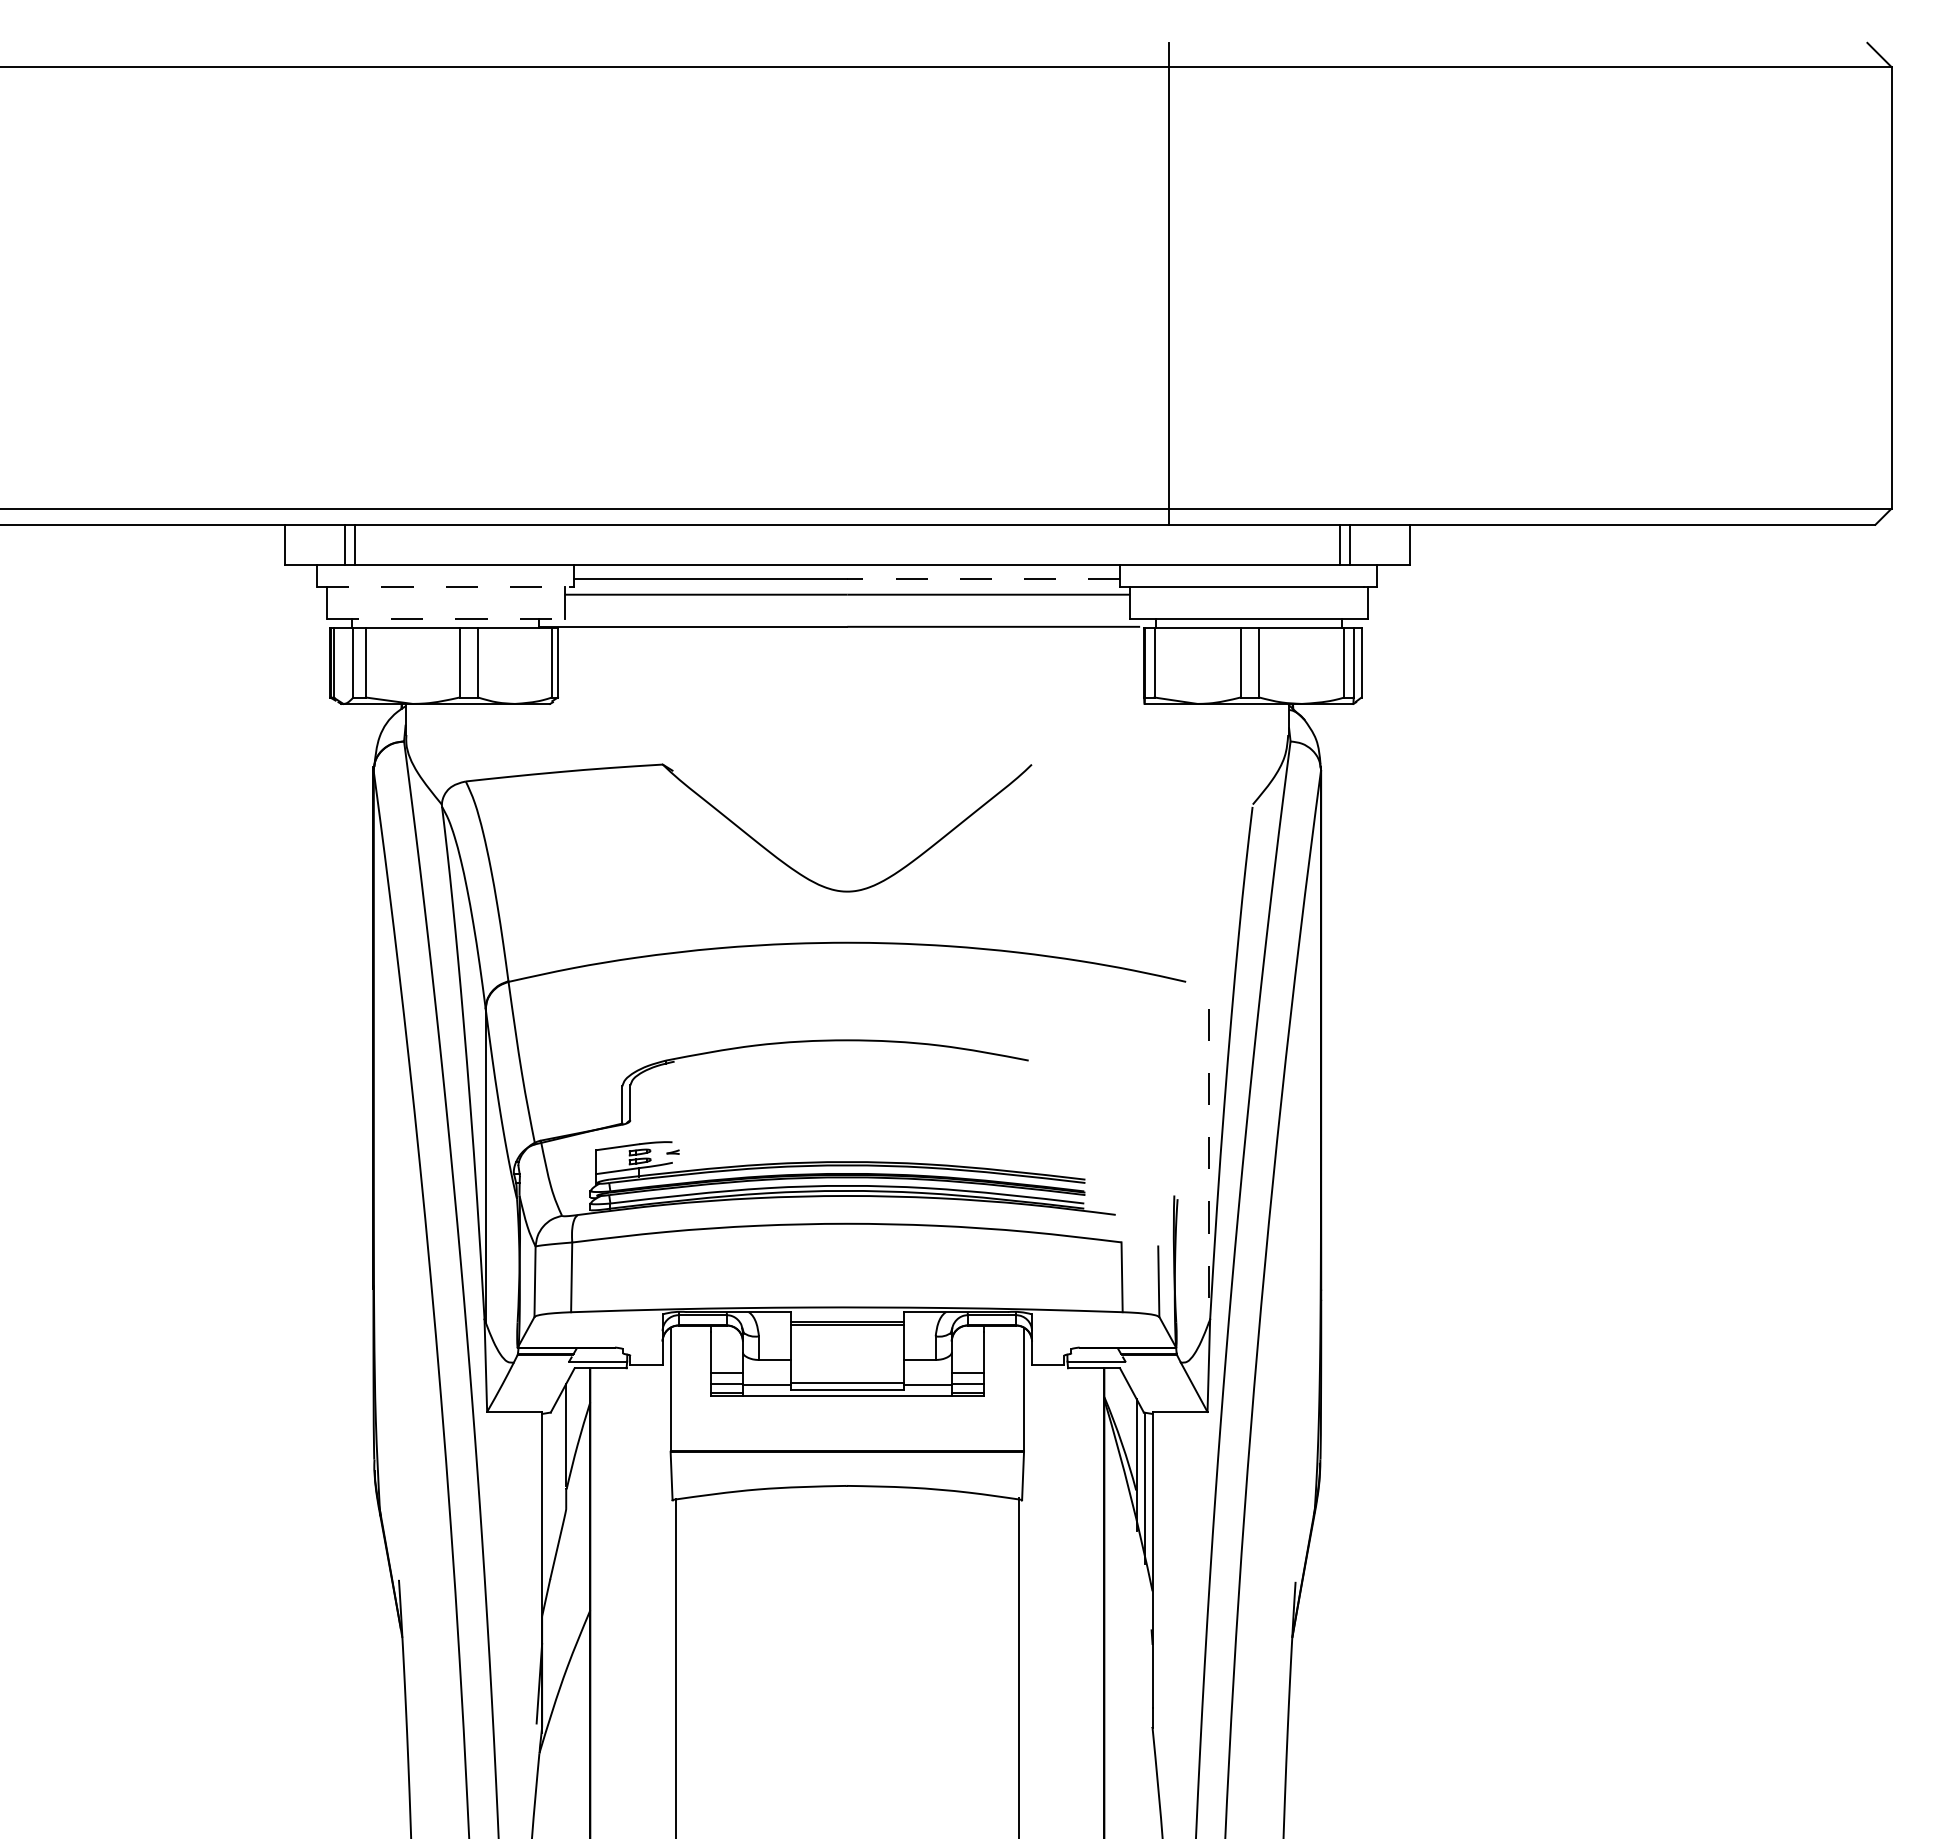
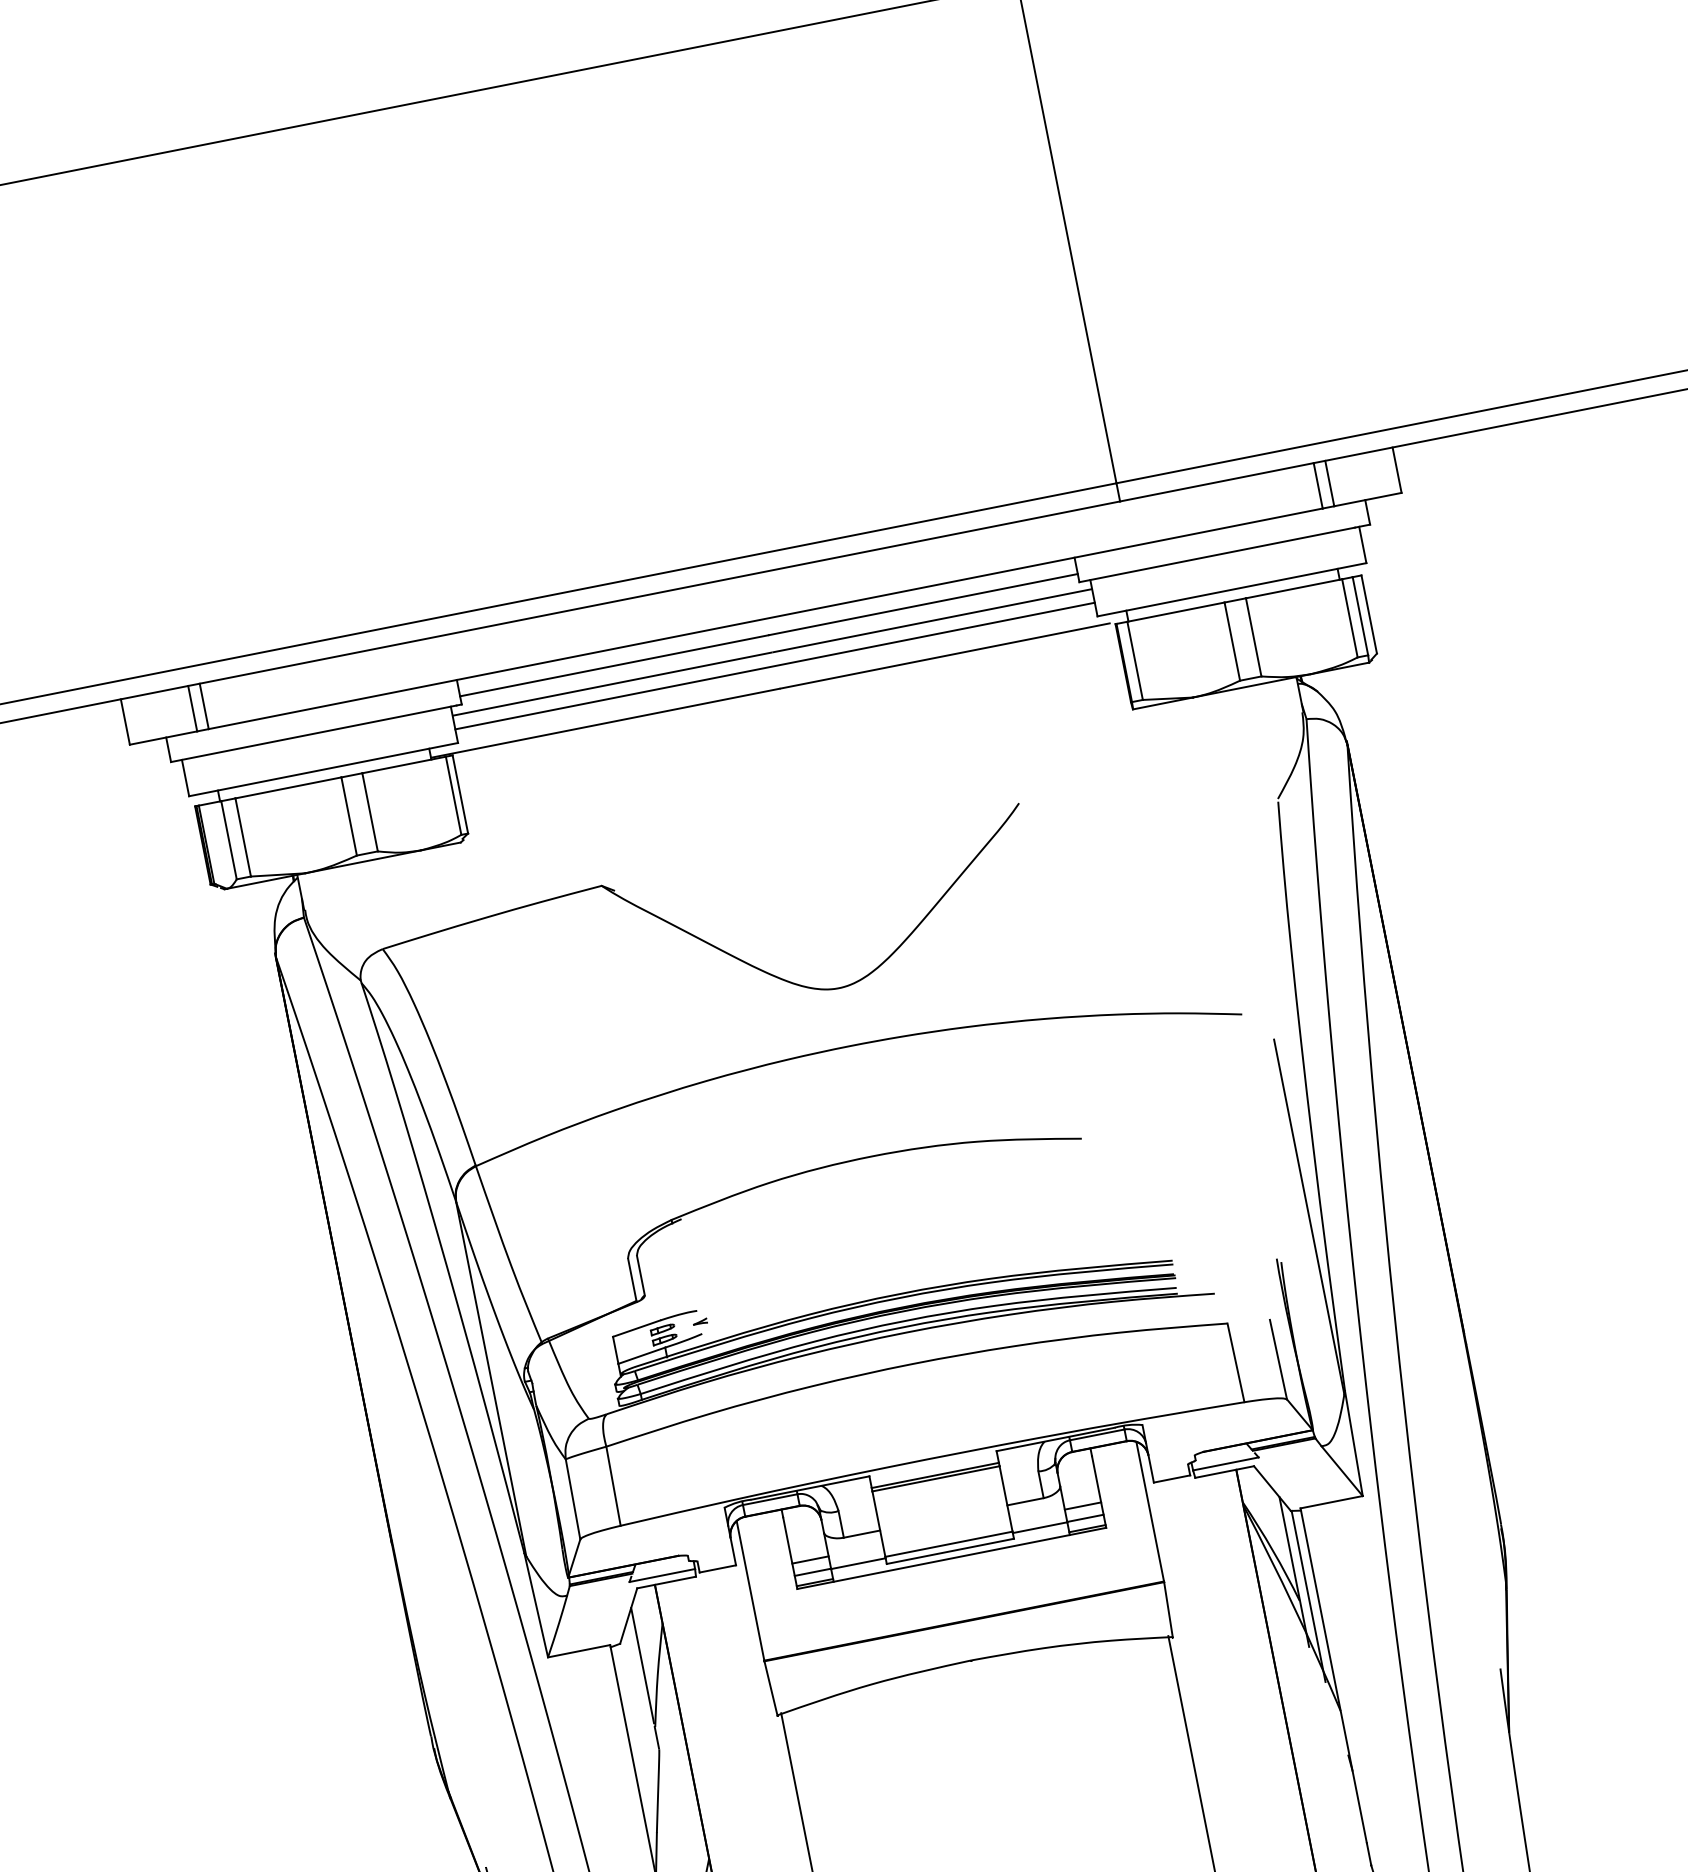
line: (983, 579) -> (922, 604), dashed -> solid
line: (443, 586) -> (313, 733), dashed -> solid
line: (847, 606) -> (775, 665), added
line: (445, 618) -> (323, 769), dashed -> solid
line: (1209, 1165) -> (1309, 1216), dashed -> solid

